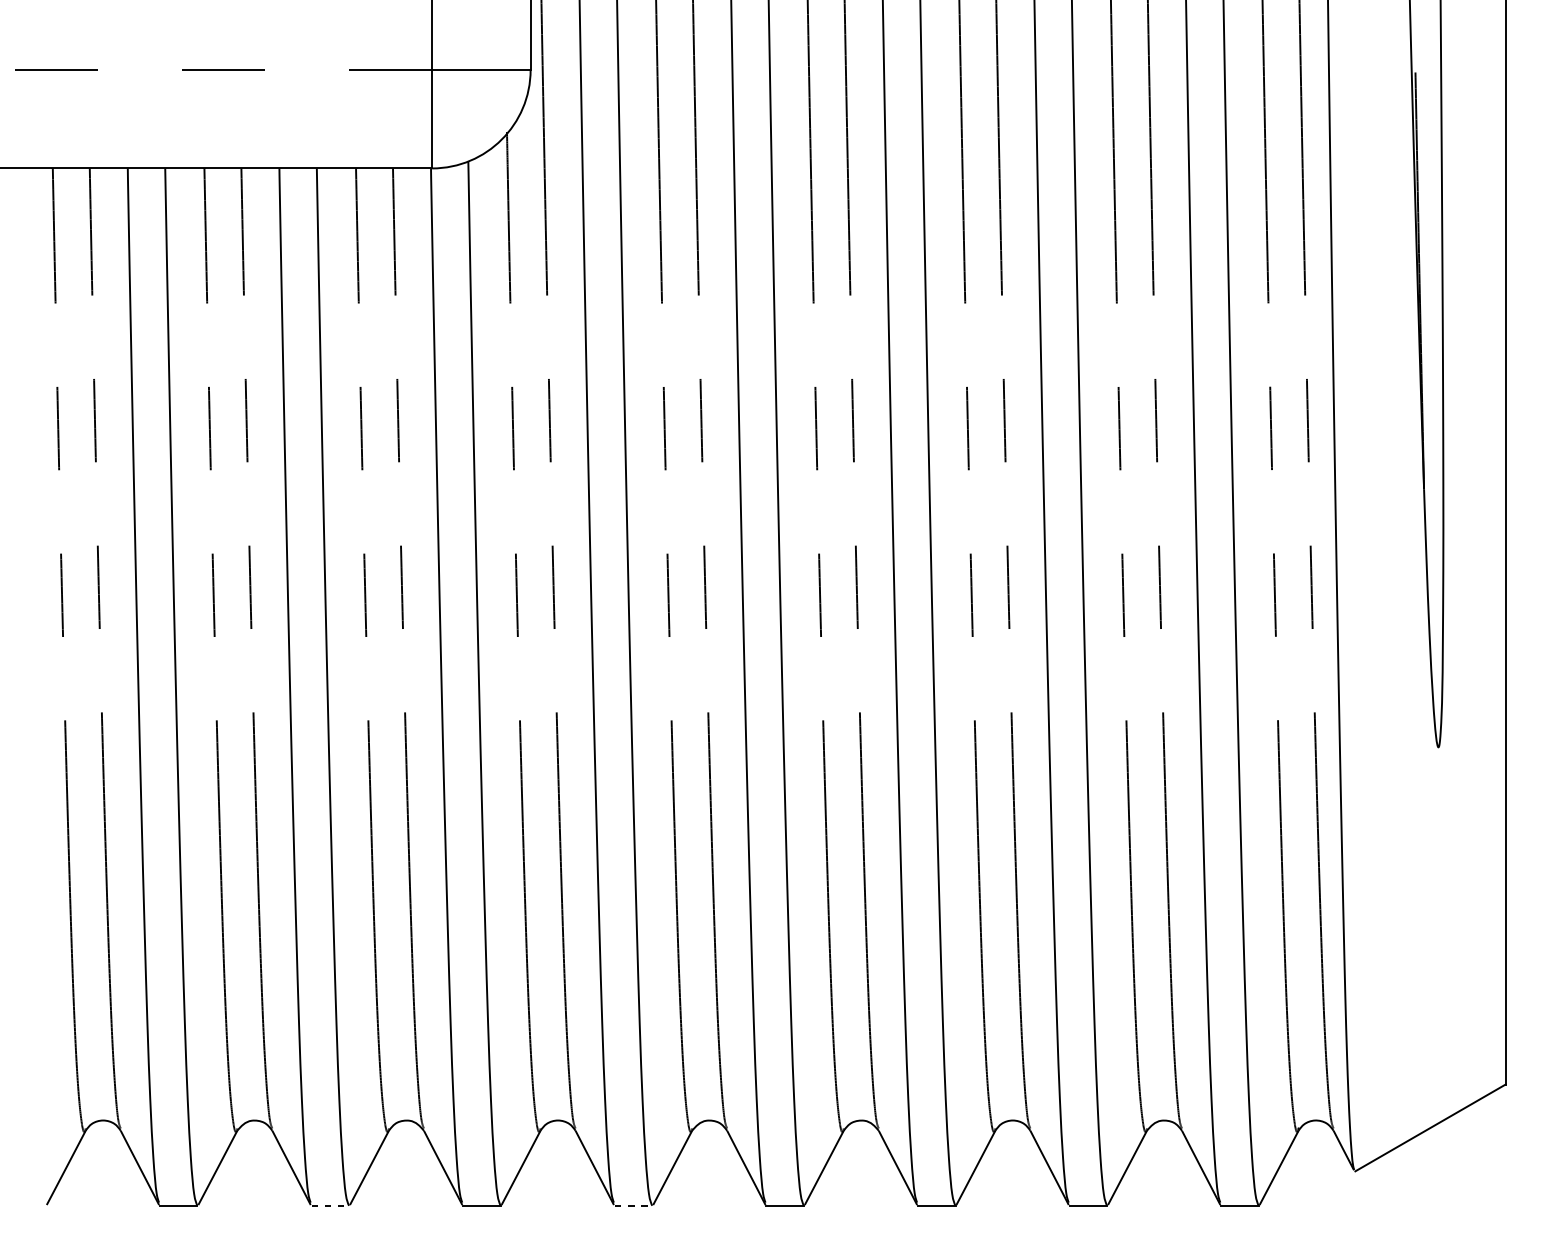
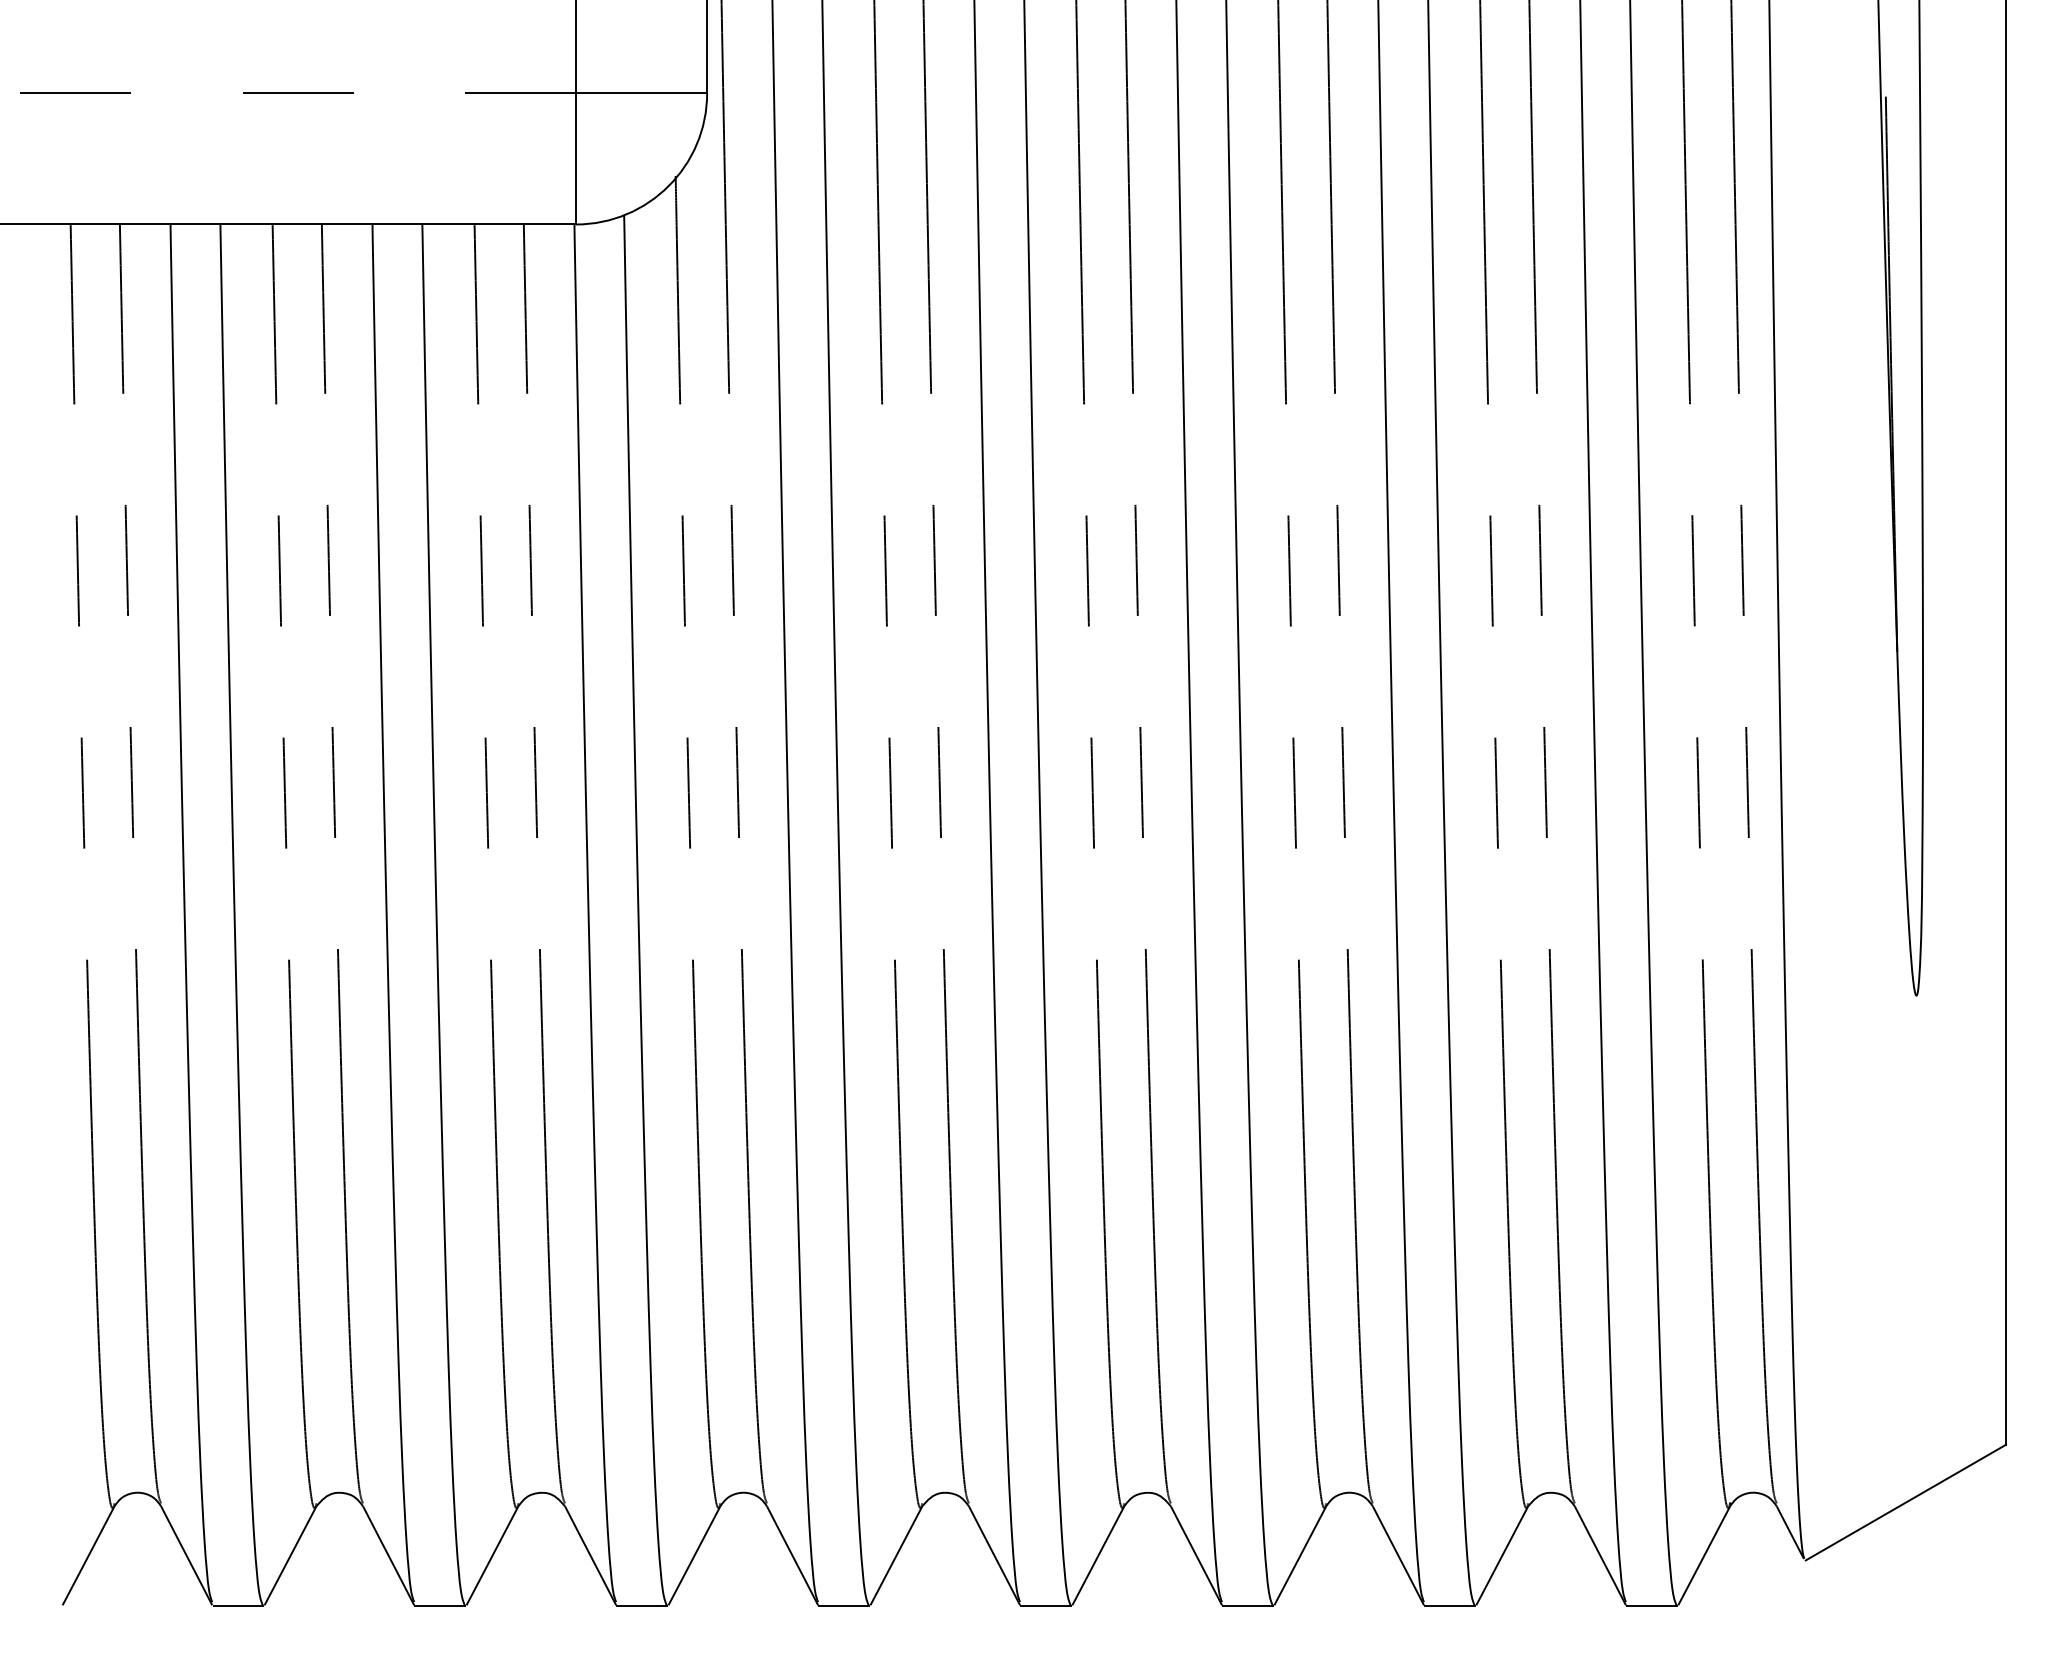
line: (330, 1205) -> (440, 1606), dashed -> solid
line: (633, 1205) -> (844, 1606), dashed -> solid

